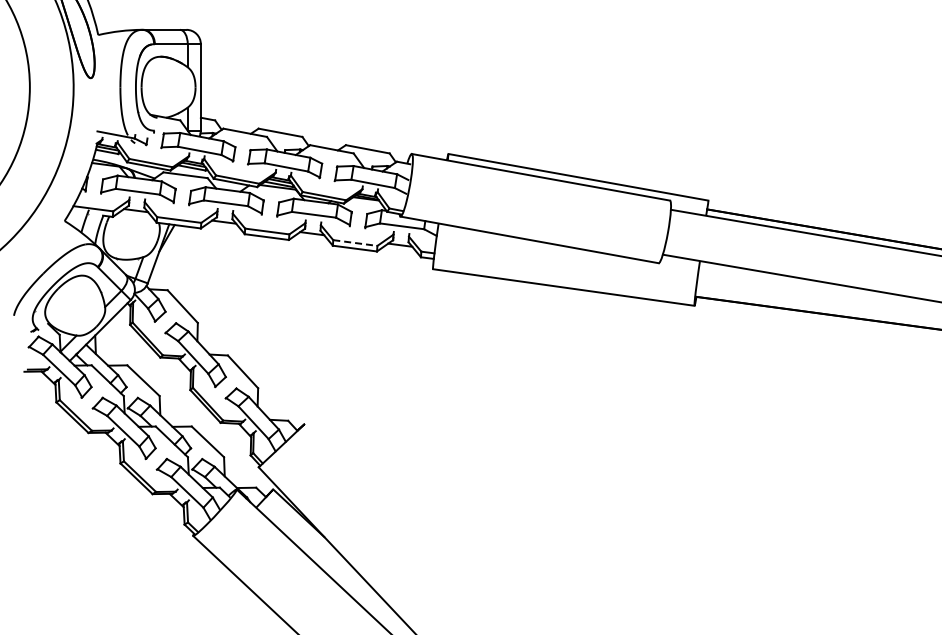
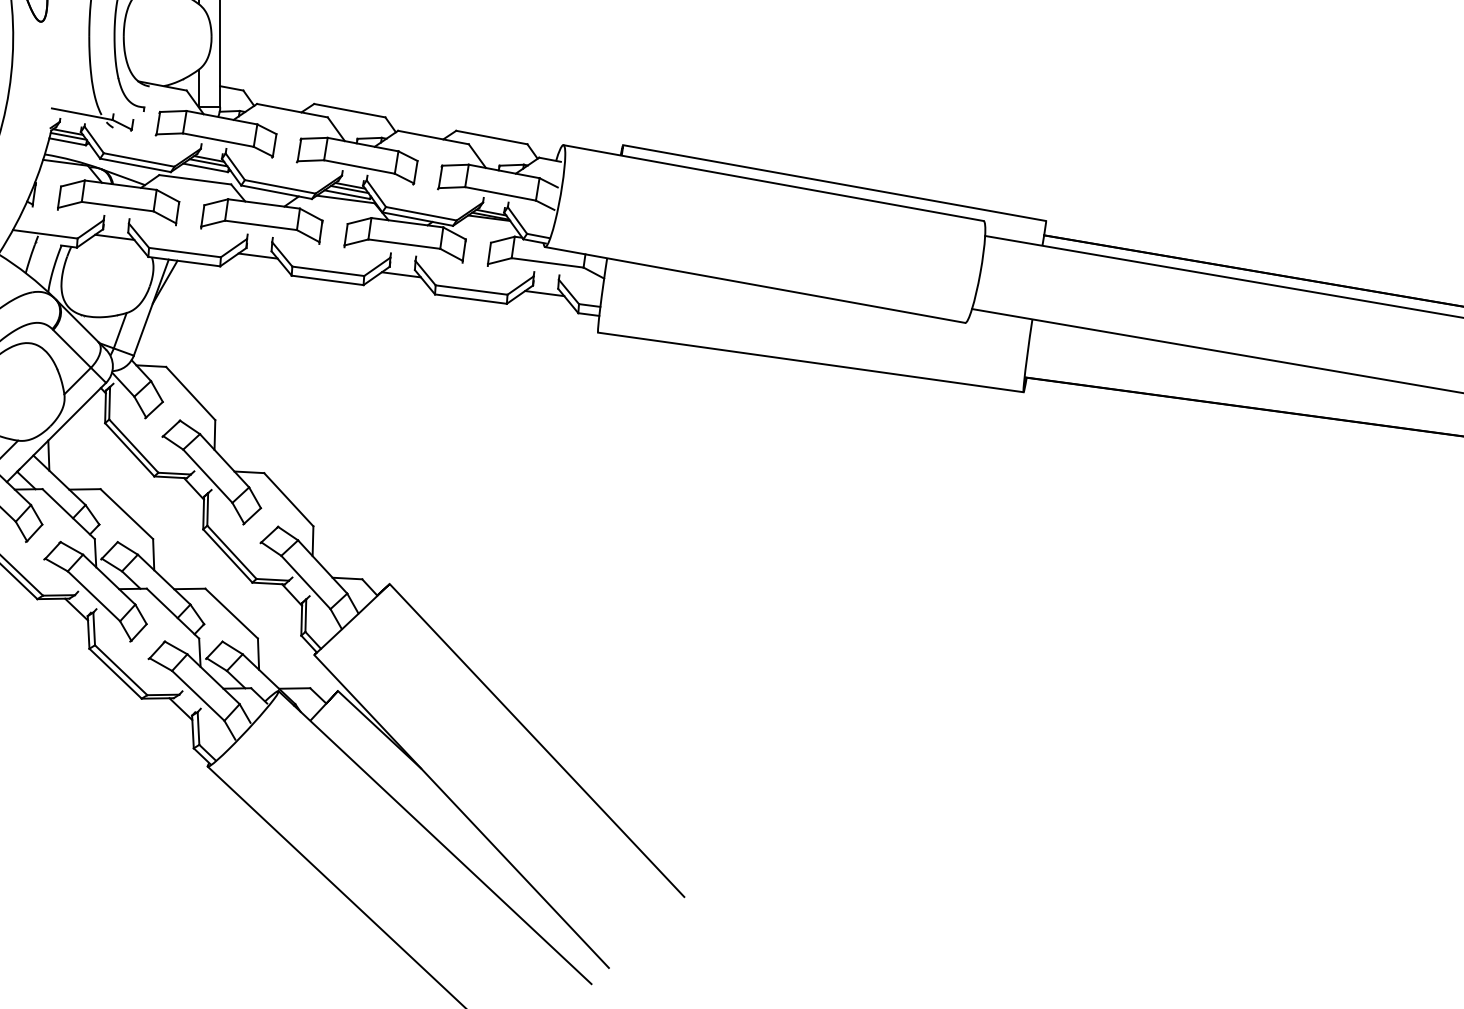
line: (355, 243) -> (471, 290), dashed -> solid
line: (395, 519) -> (536, 739), added

